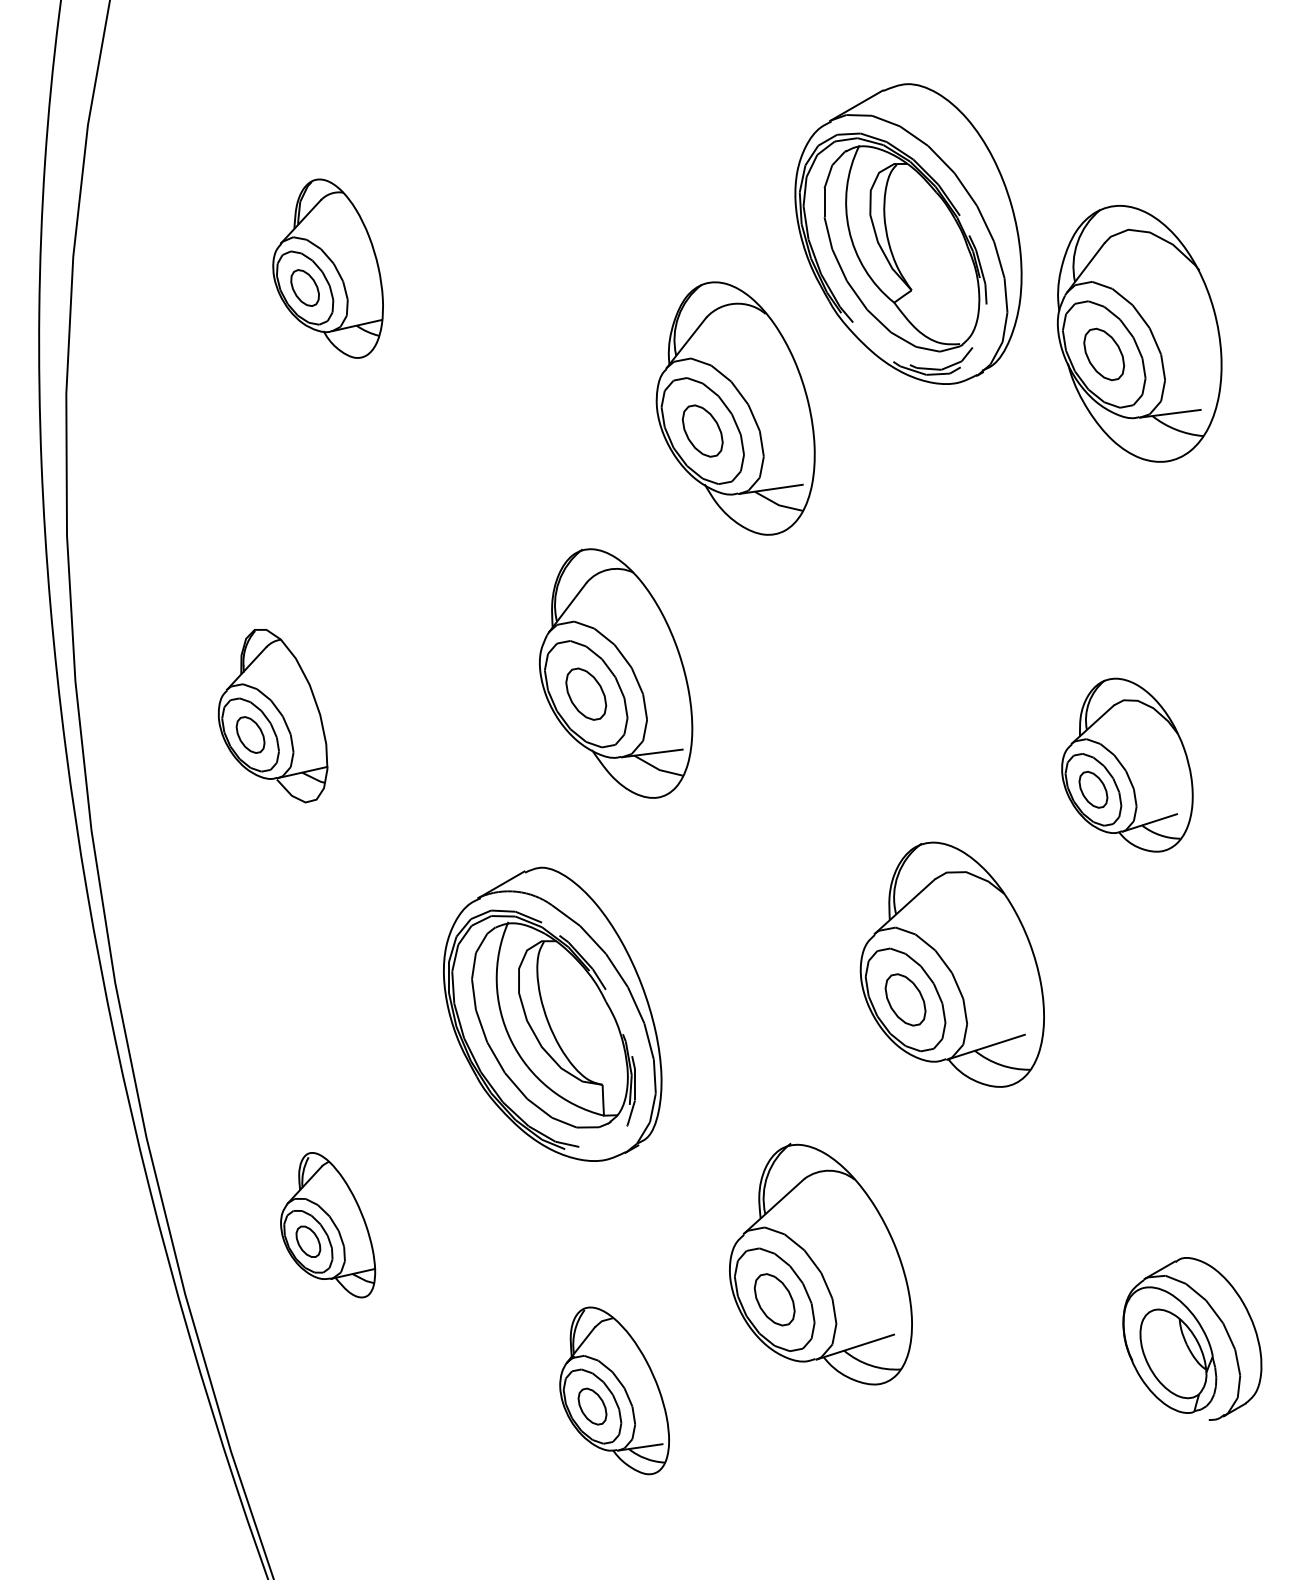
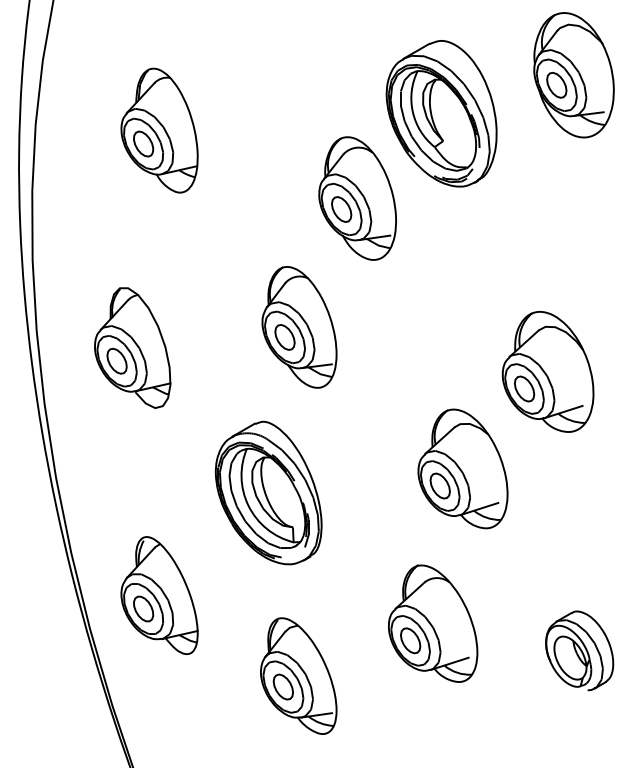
part: (328, 268) -> (159, 130), size x1.43
part: (1138, 334) -> (573, 75), moved
part: (272, 714) -> (132, 347), size x1.43
part: (1126, 764) -> (547, 371), size x1.43
part: (328, 1225) -> (159, 595), size x1.67
part: (821, 1264) -> (433, 623), moved
part: (613, 1389) -> (298, 675), size x1.43

